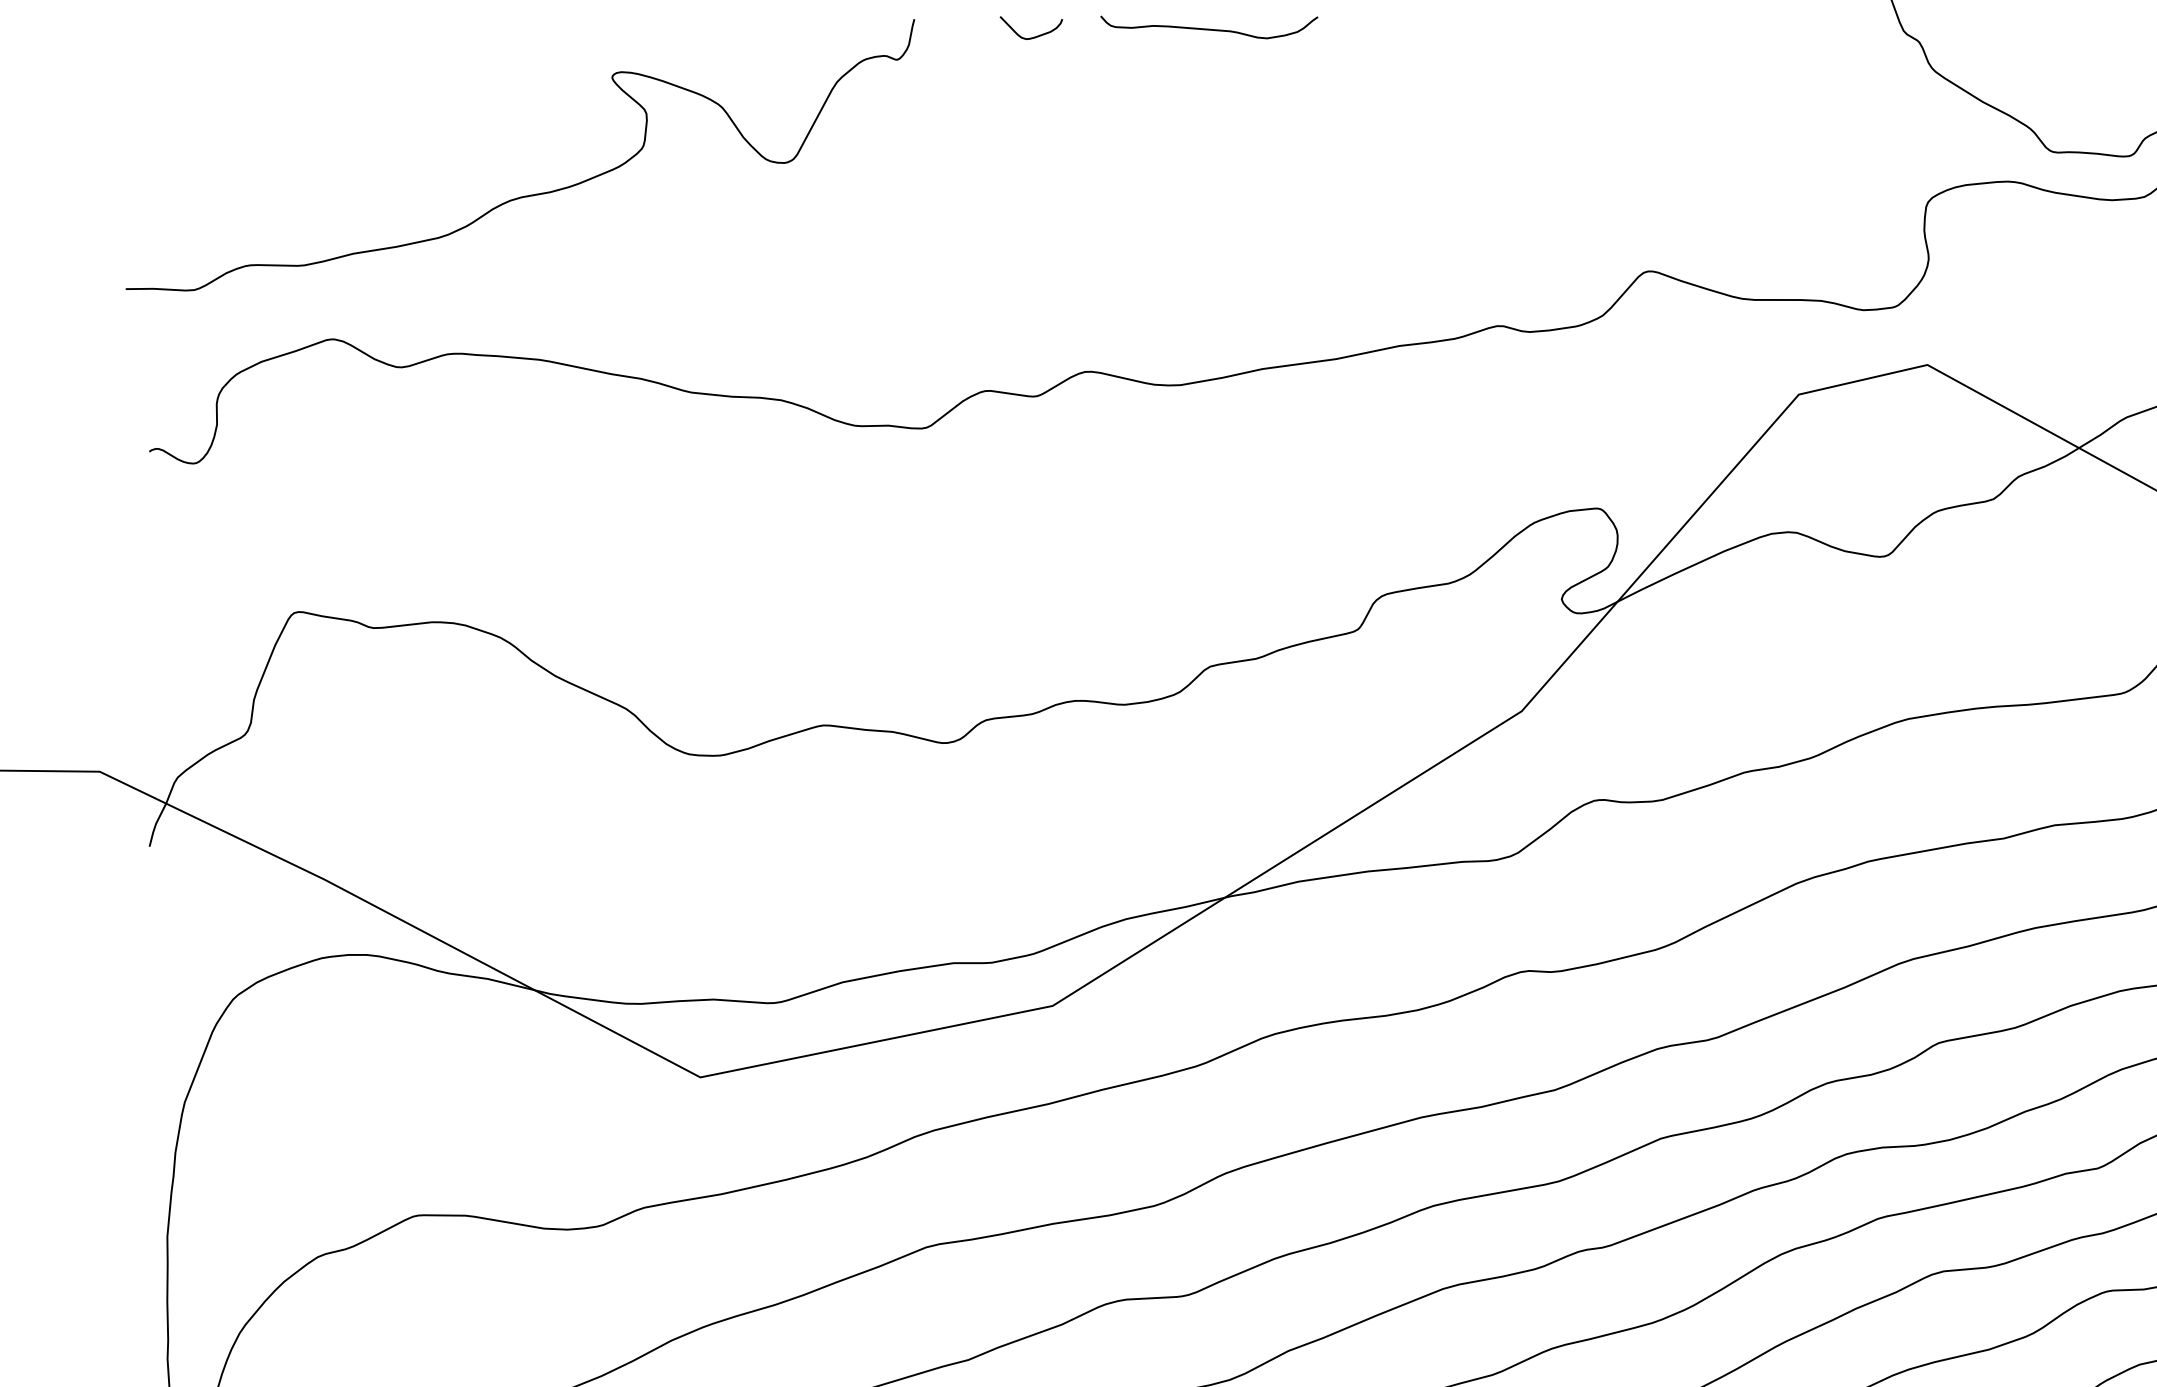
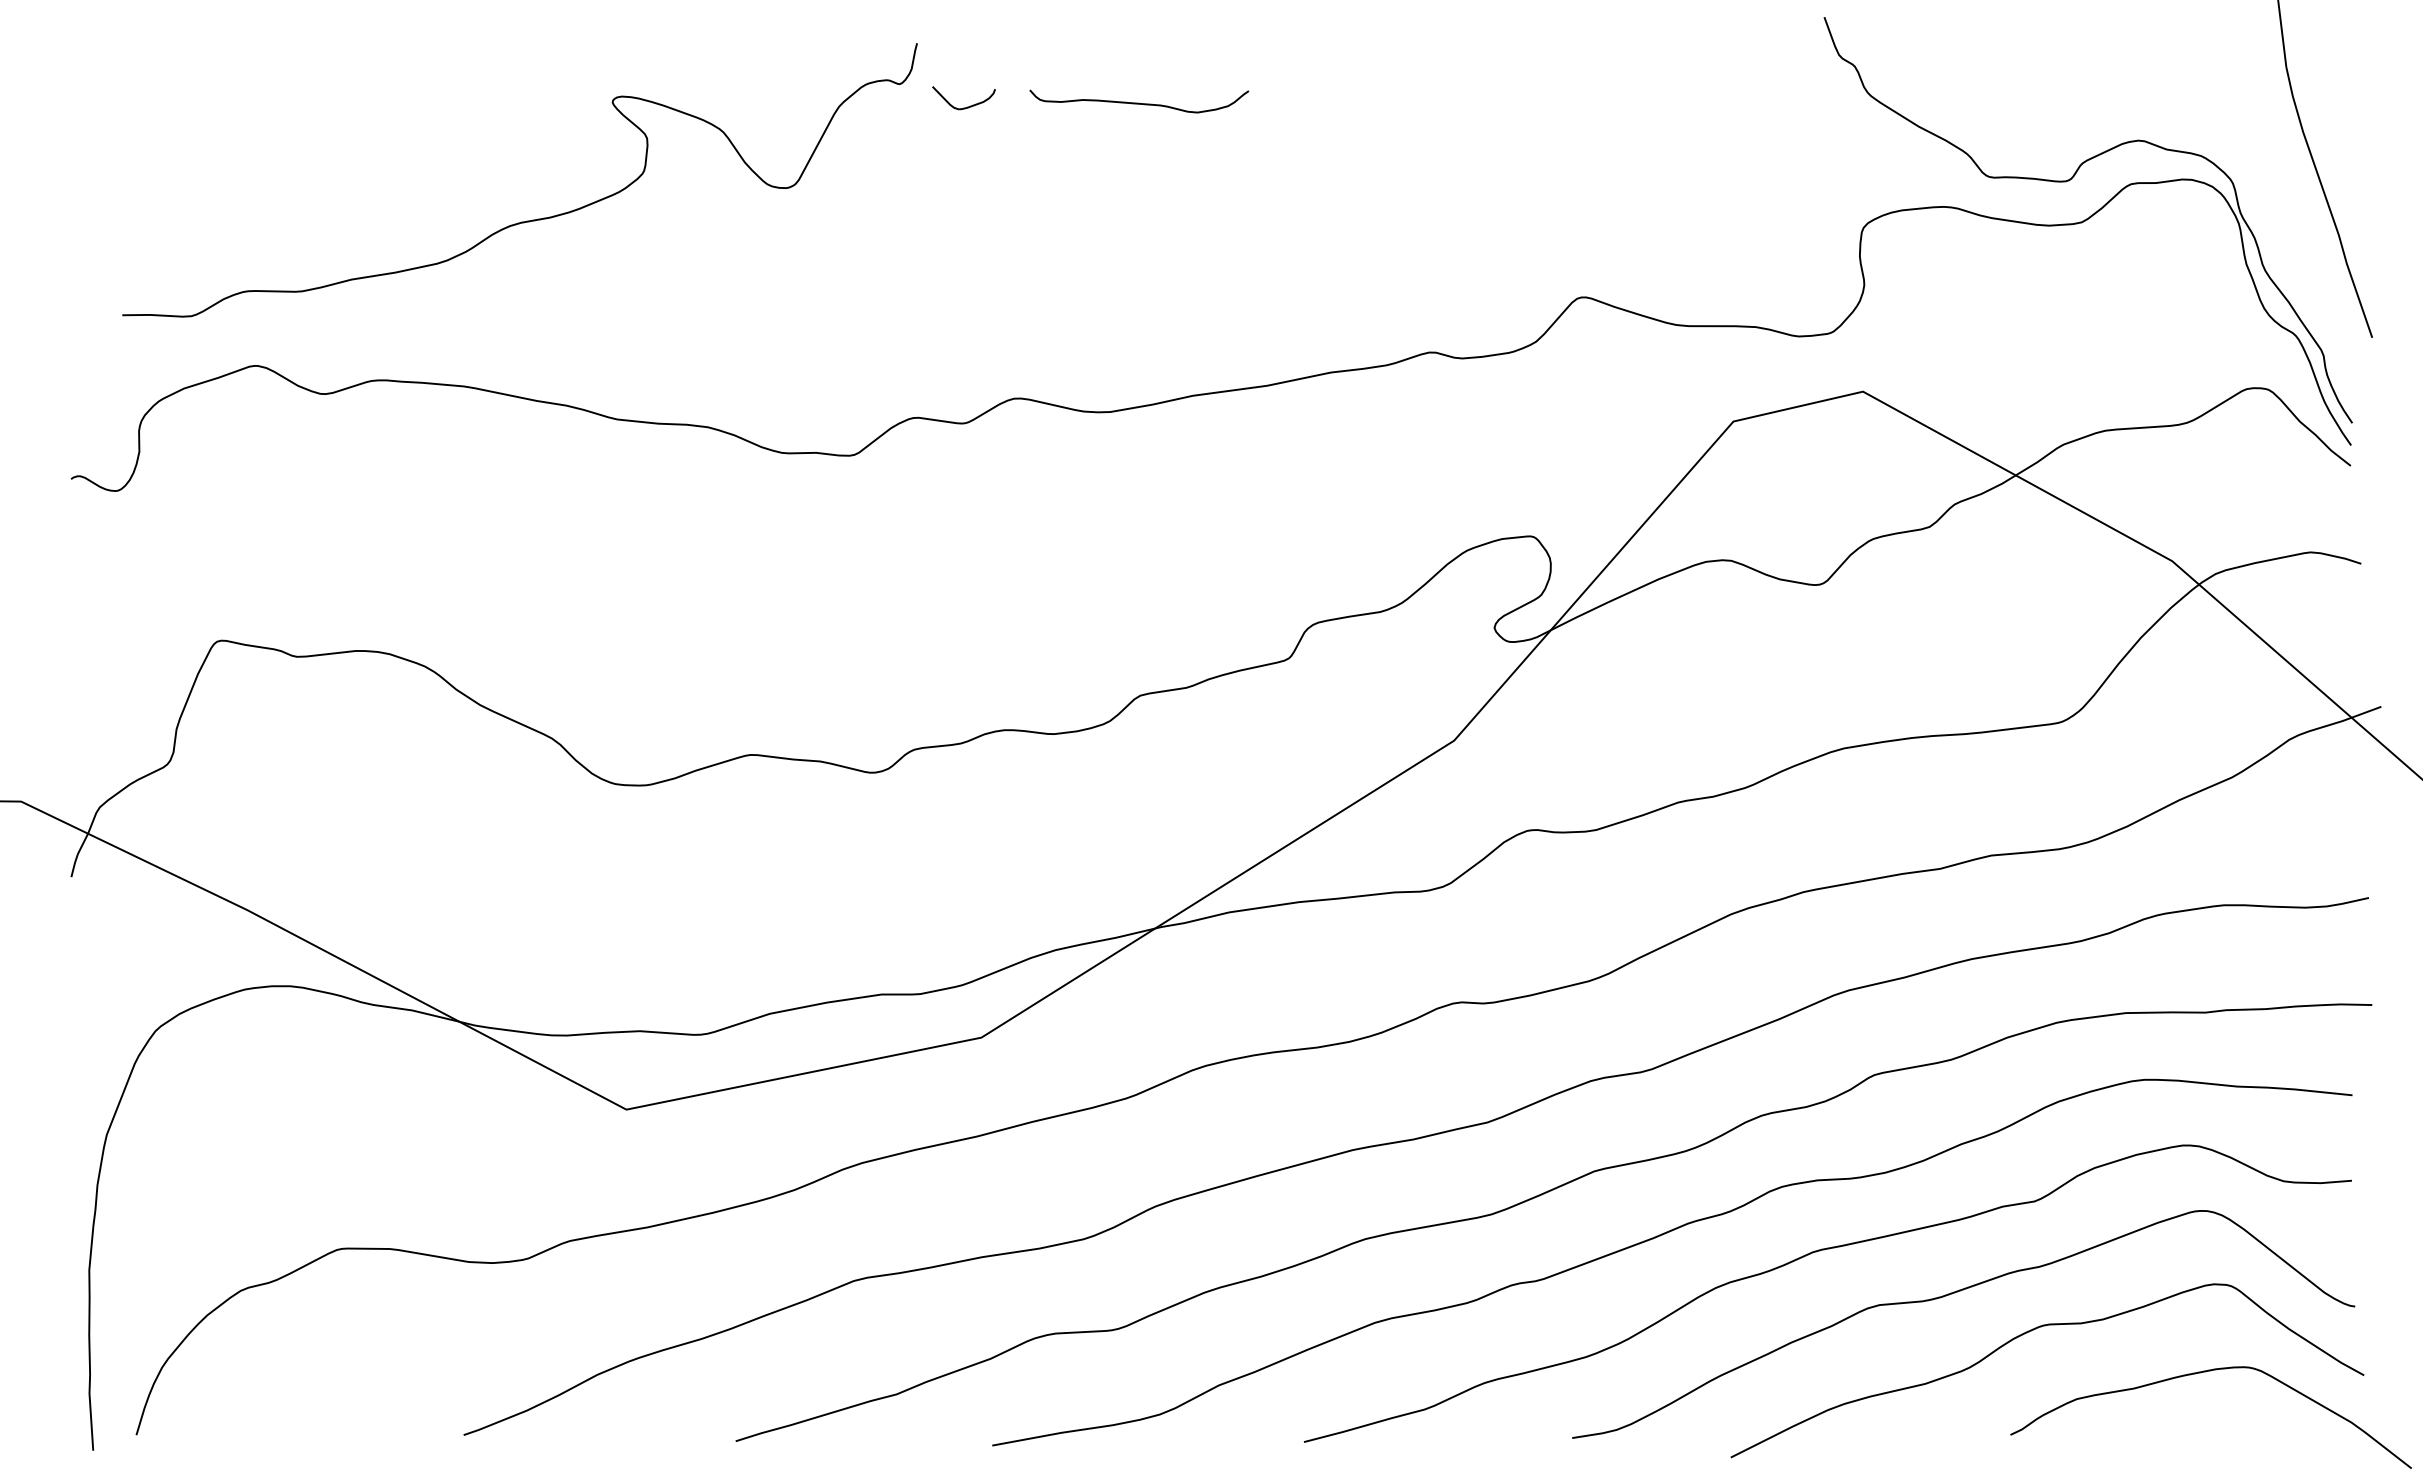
curve: (1209, 28) -> (1139, 102), moved
curve: (1034, 36) -> (967, 106), moved
curve: (526, 195) -> (526, 220), moved

